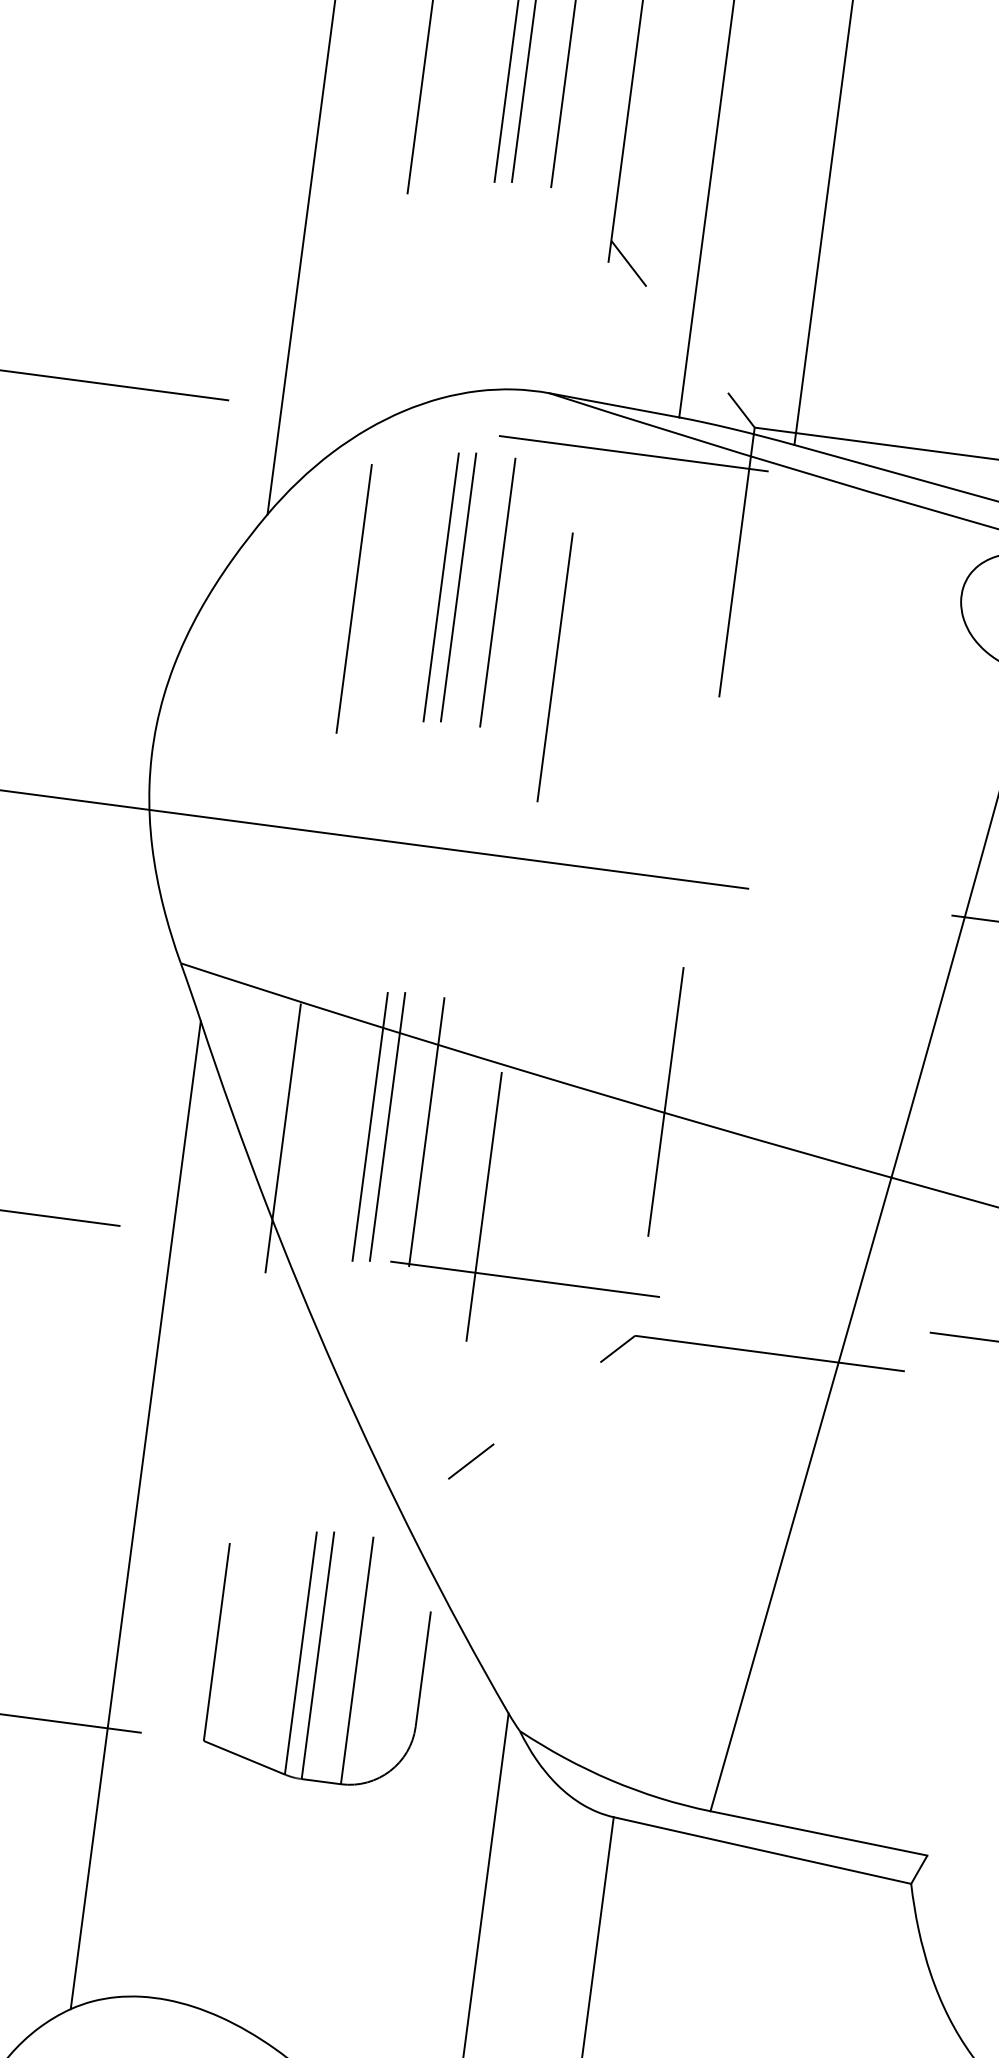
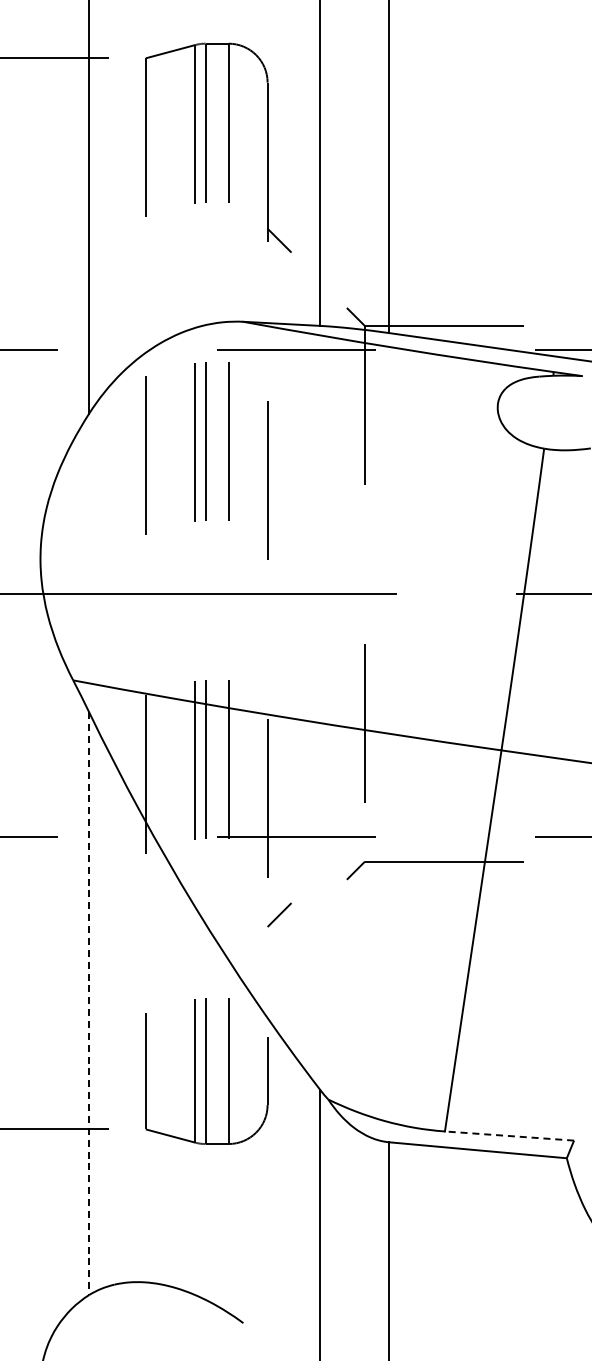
line: (471, 1460) -> (279, 914), moved
line: (136, 1516) -> (89, 1004), solid -> dashed
line: (818, 1834) -> (509, 1136), solid -> dashed

